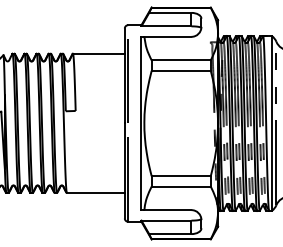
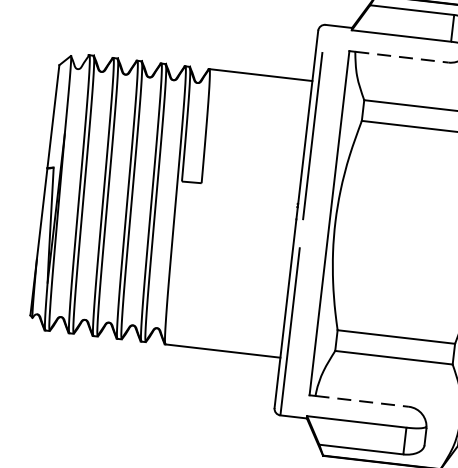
line: (167, 36) -> (401, 56), solid -> dashed
line: (167, 210) -> (361, 402), solid -> dashed

